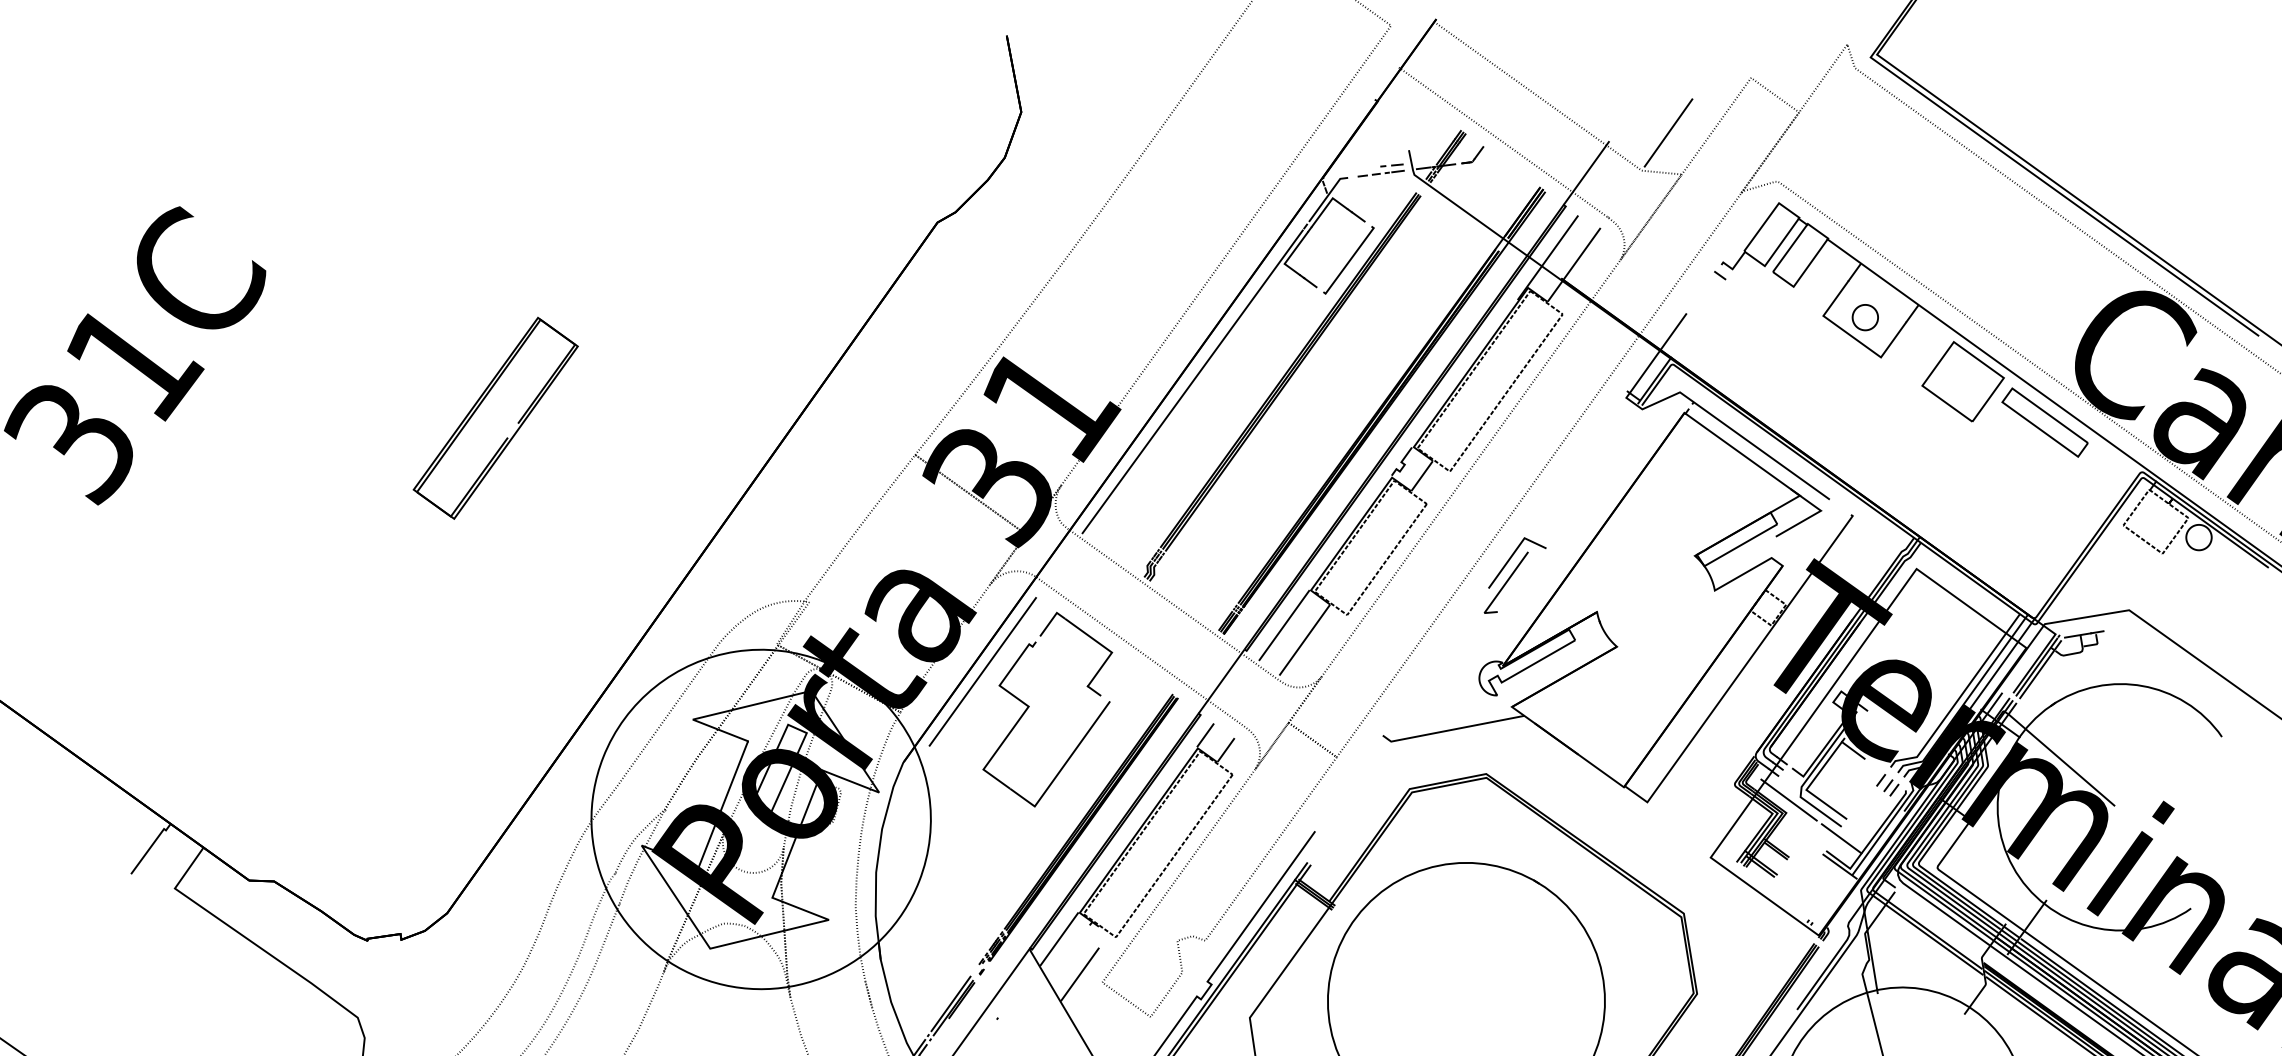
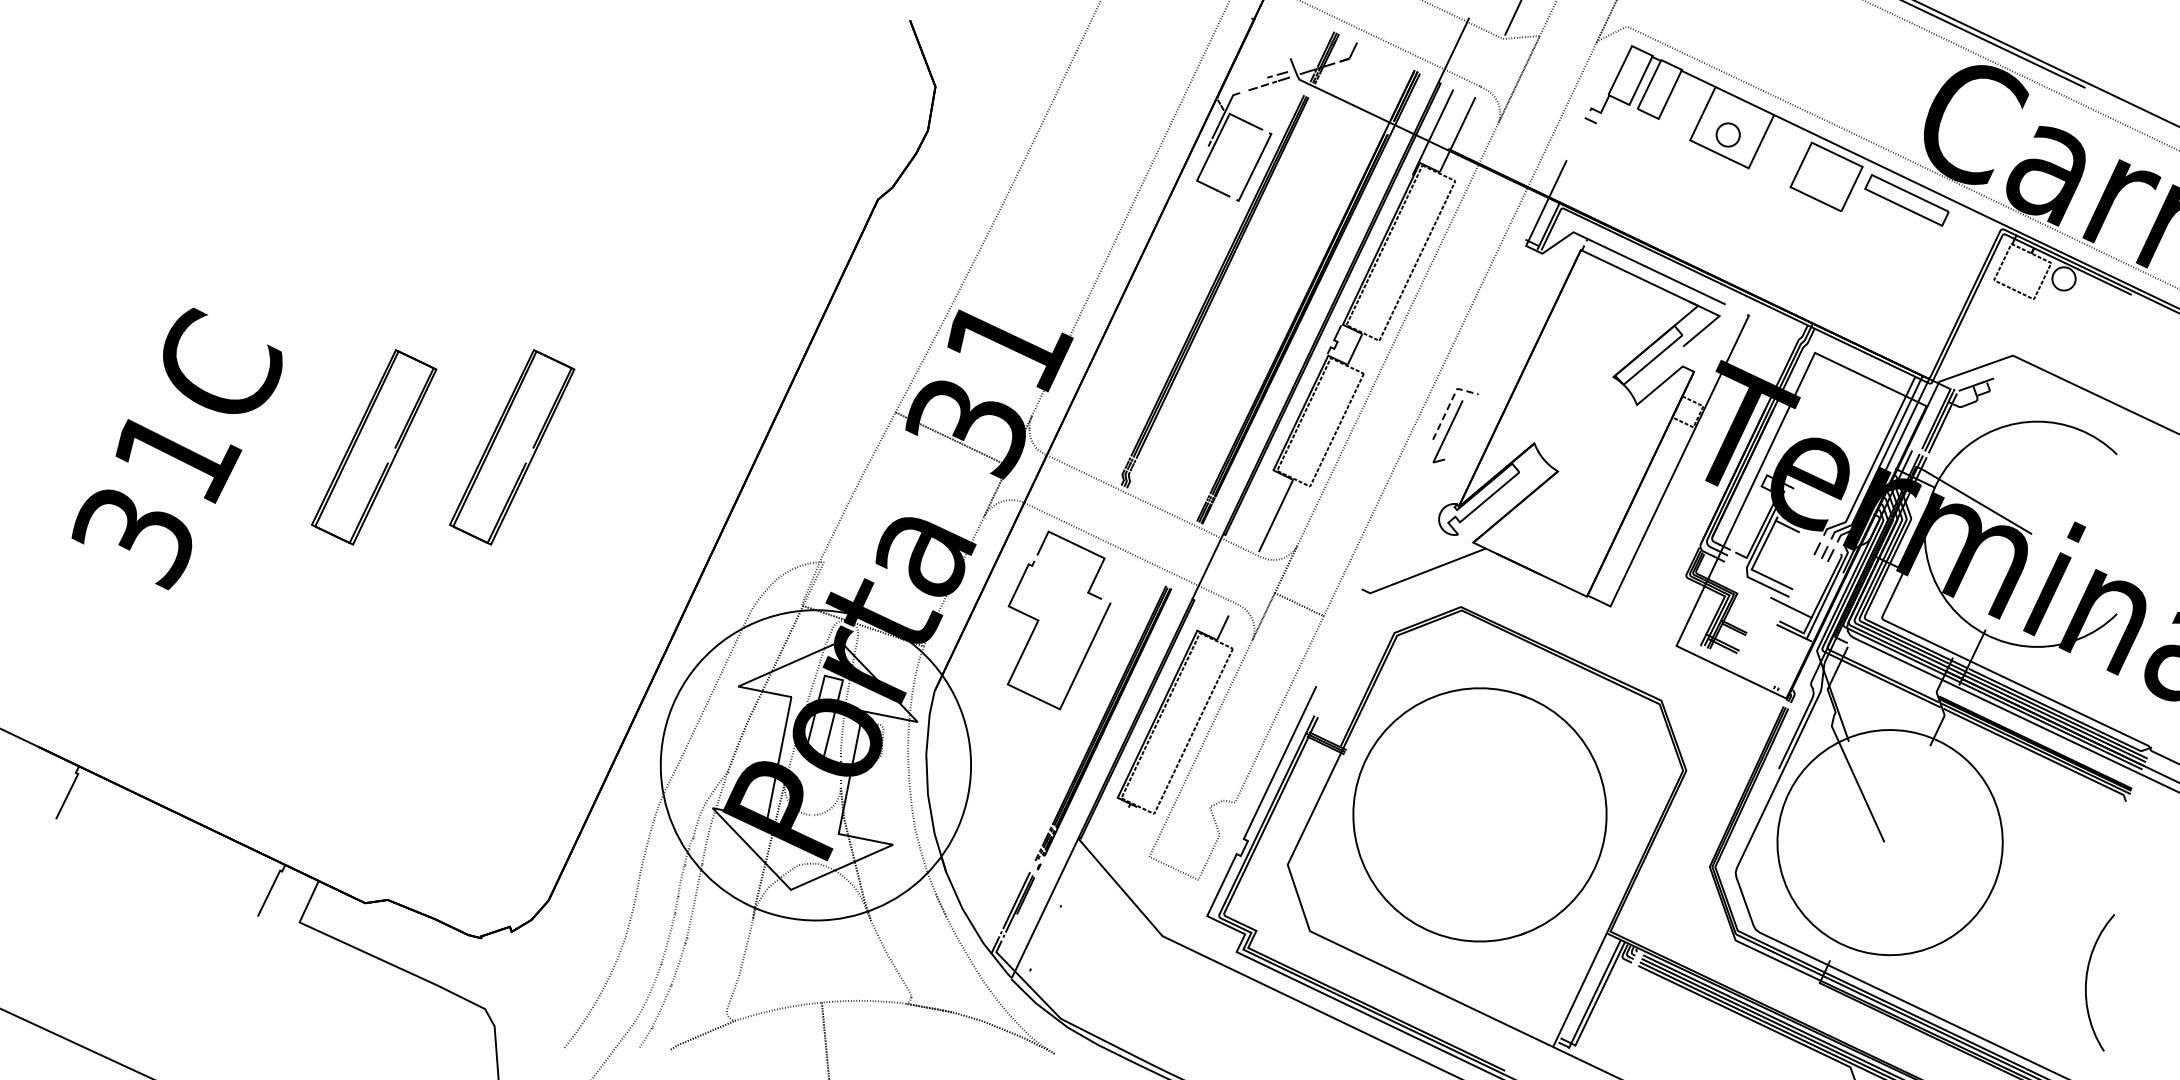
line: (1191, 381) -> (1132, 301), removed
part: (346, 391) -> (373, 447), added
line: (1514, 552) -> (1450, 403), solid -> dashed
line: (1283, 625) -> (1254, 506), removed
line: (982, 671) -> (991, 596), removed
line: (1204, 734) -> (1201, 617), removed
line: (1788, 800) -> (1737, 581), removed
line: (1059, 938) -> (1103, 824), removed
line: (1079, 973) -> (1127, 852), removed

